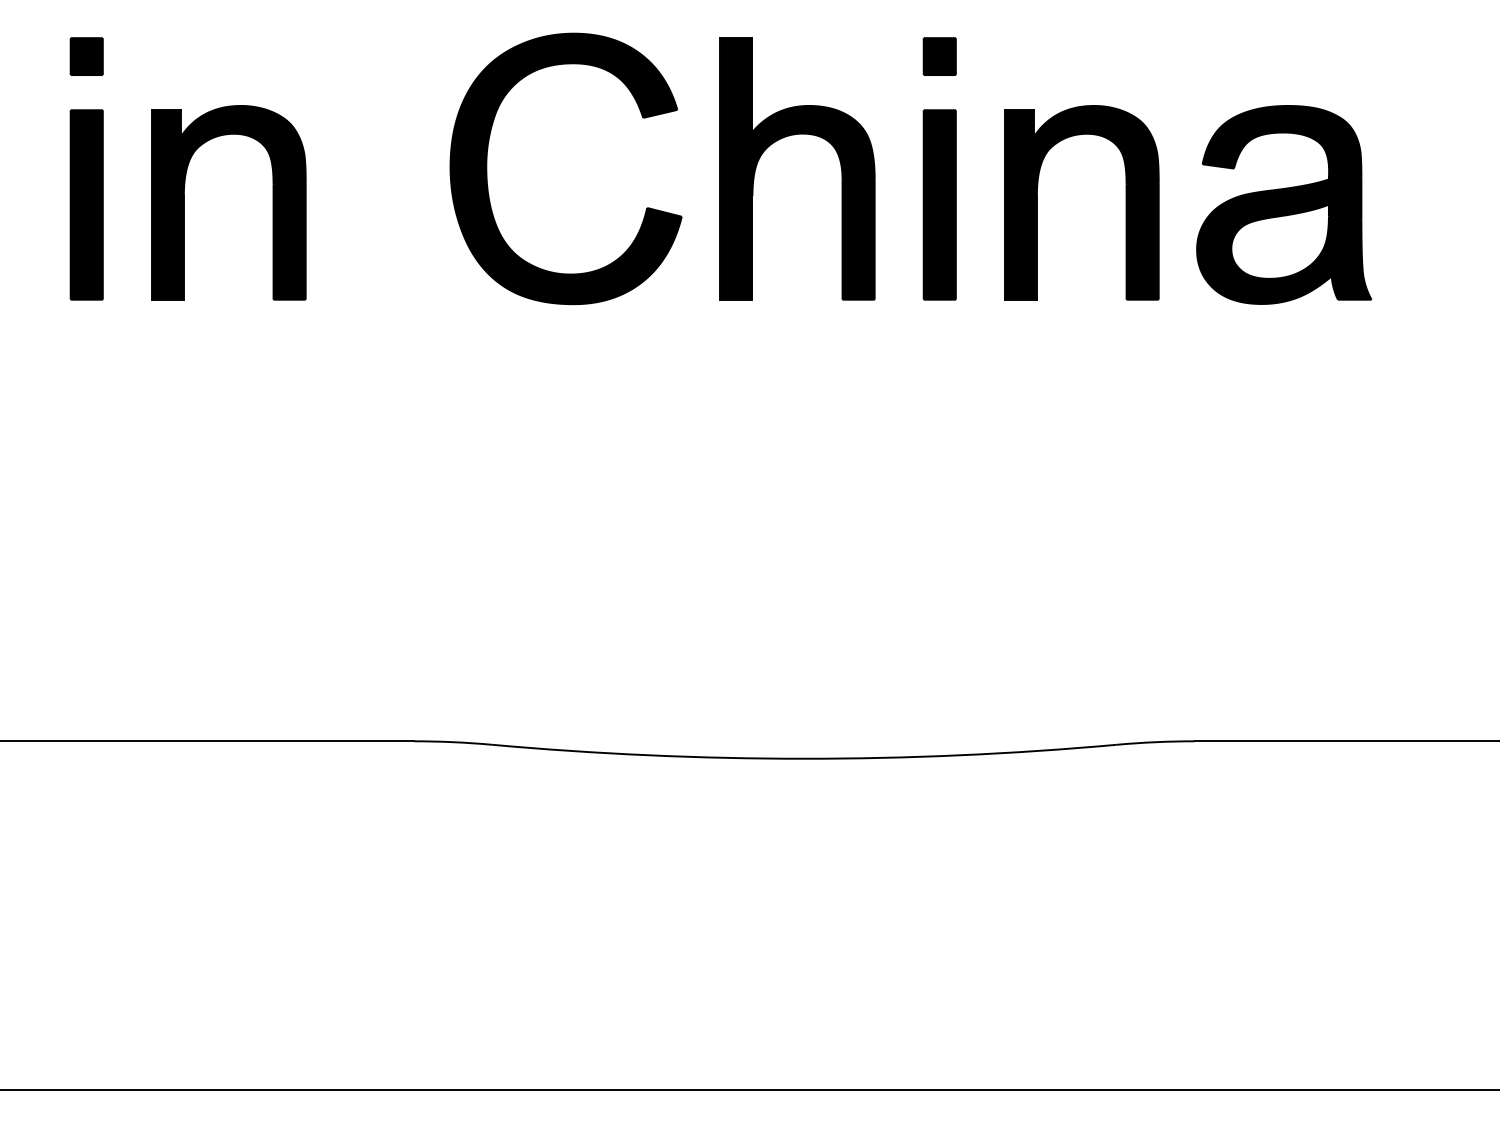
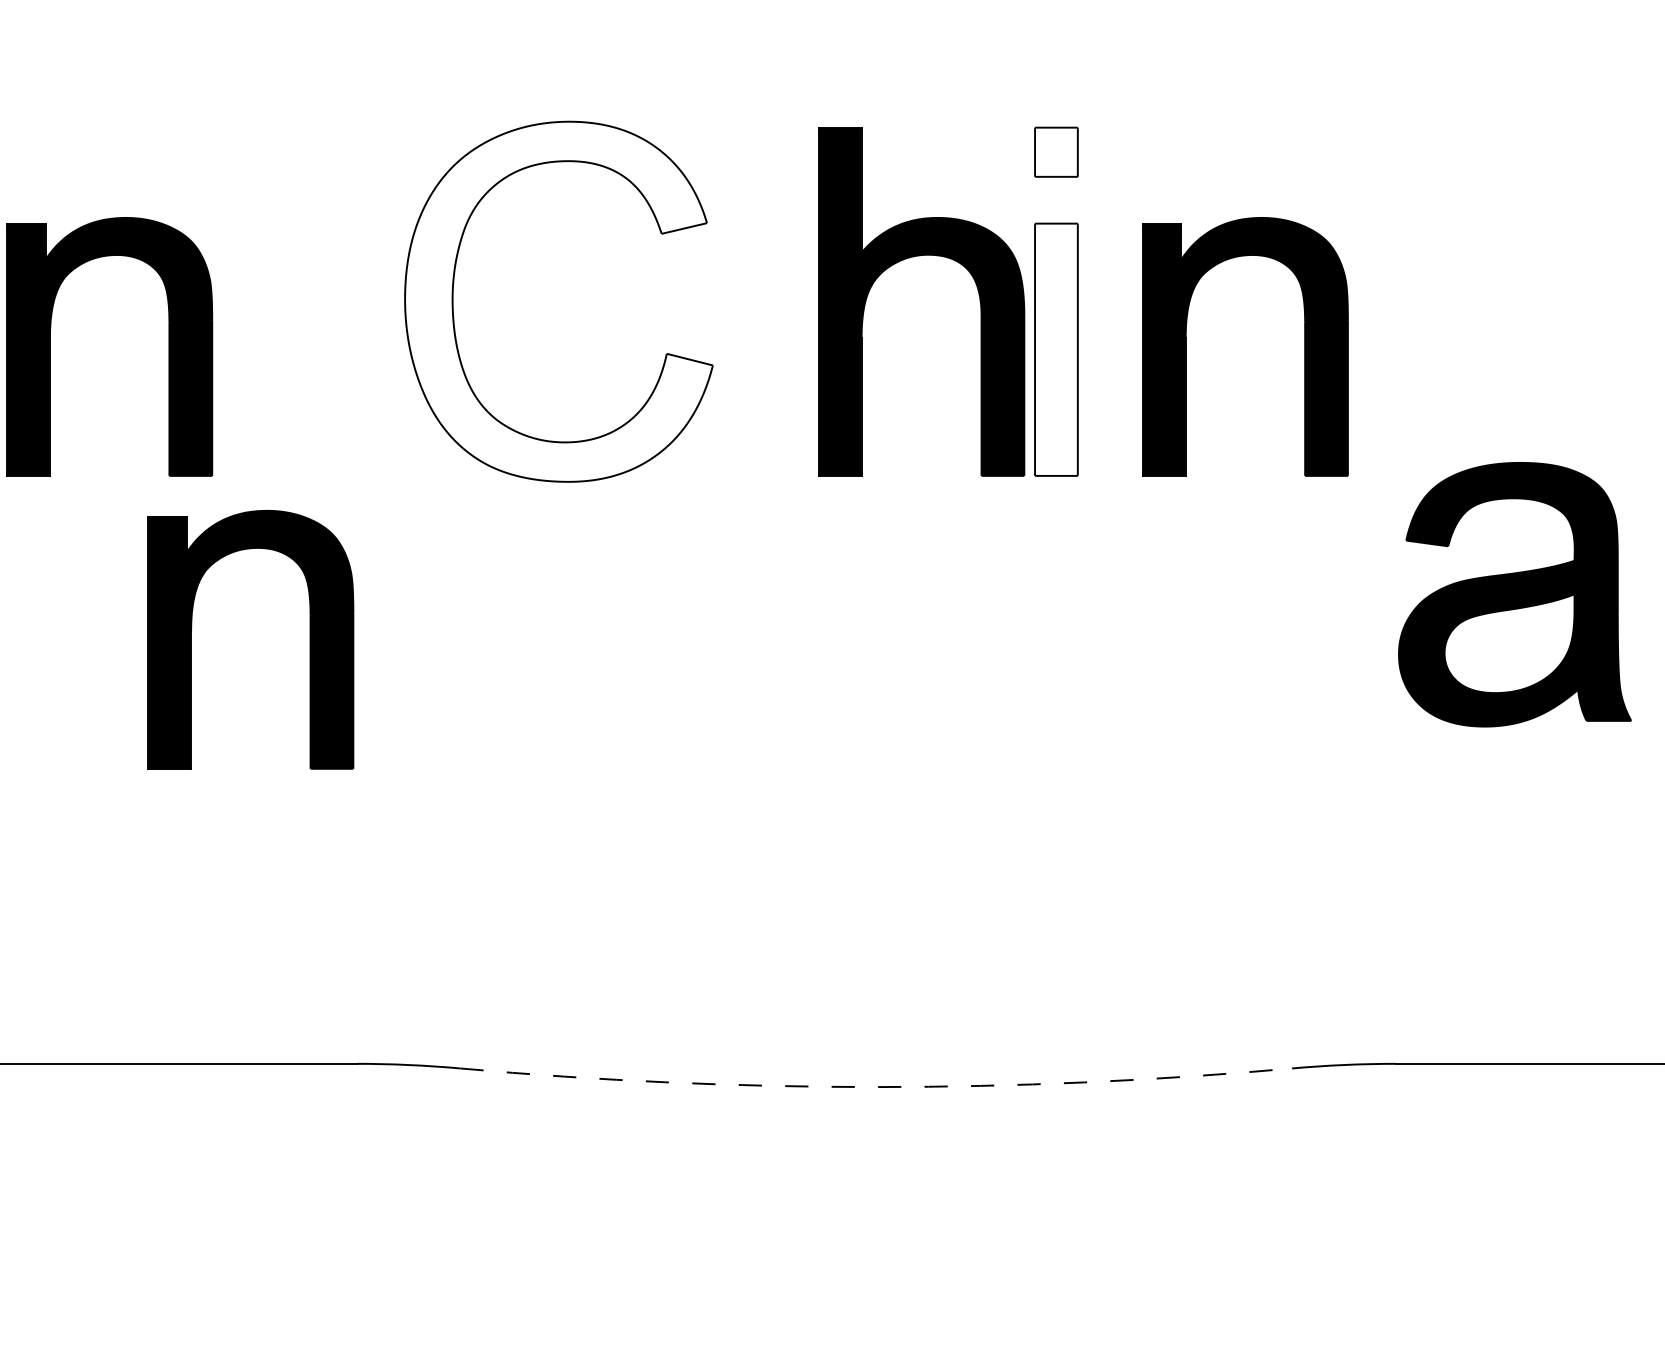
fill: (939, 56) -> (1056, 152), removed
part: (786, 137) -> (906, 259), moved
fill: (565, 168) -> (558, 301), removed
fill: (939, 204) -> (1056, 349), removed
part: (1284, 204) -> (1515, 594), moved
part: (290, 422) -> (191, 639), added
arc: (804, 758) -> (876, 1086), solid -> dashed

